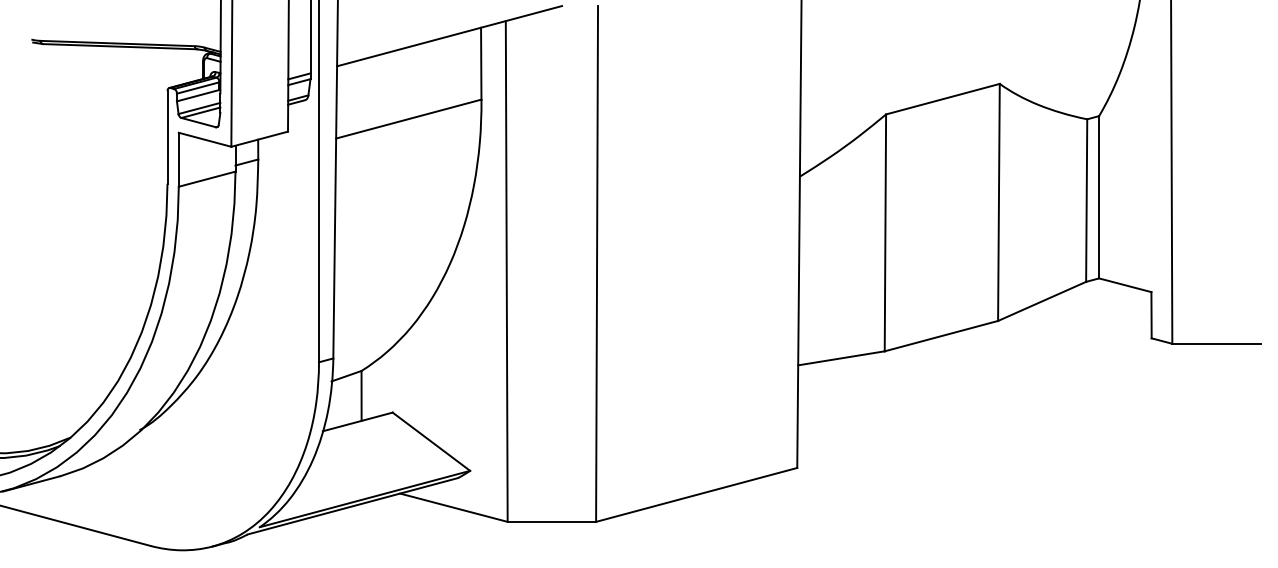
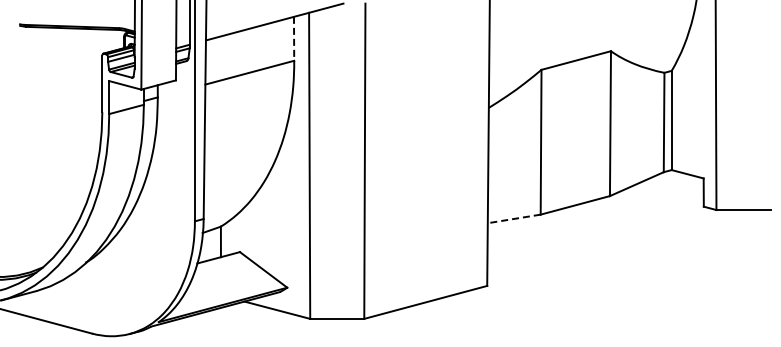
line: (481, 63) -> (294, 38), solid -> dashed
line: (841, 357) -> (514, 218), solid -> dashed

